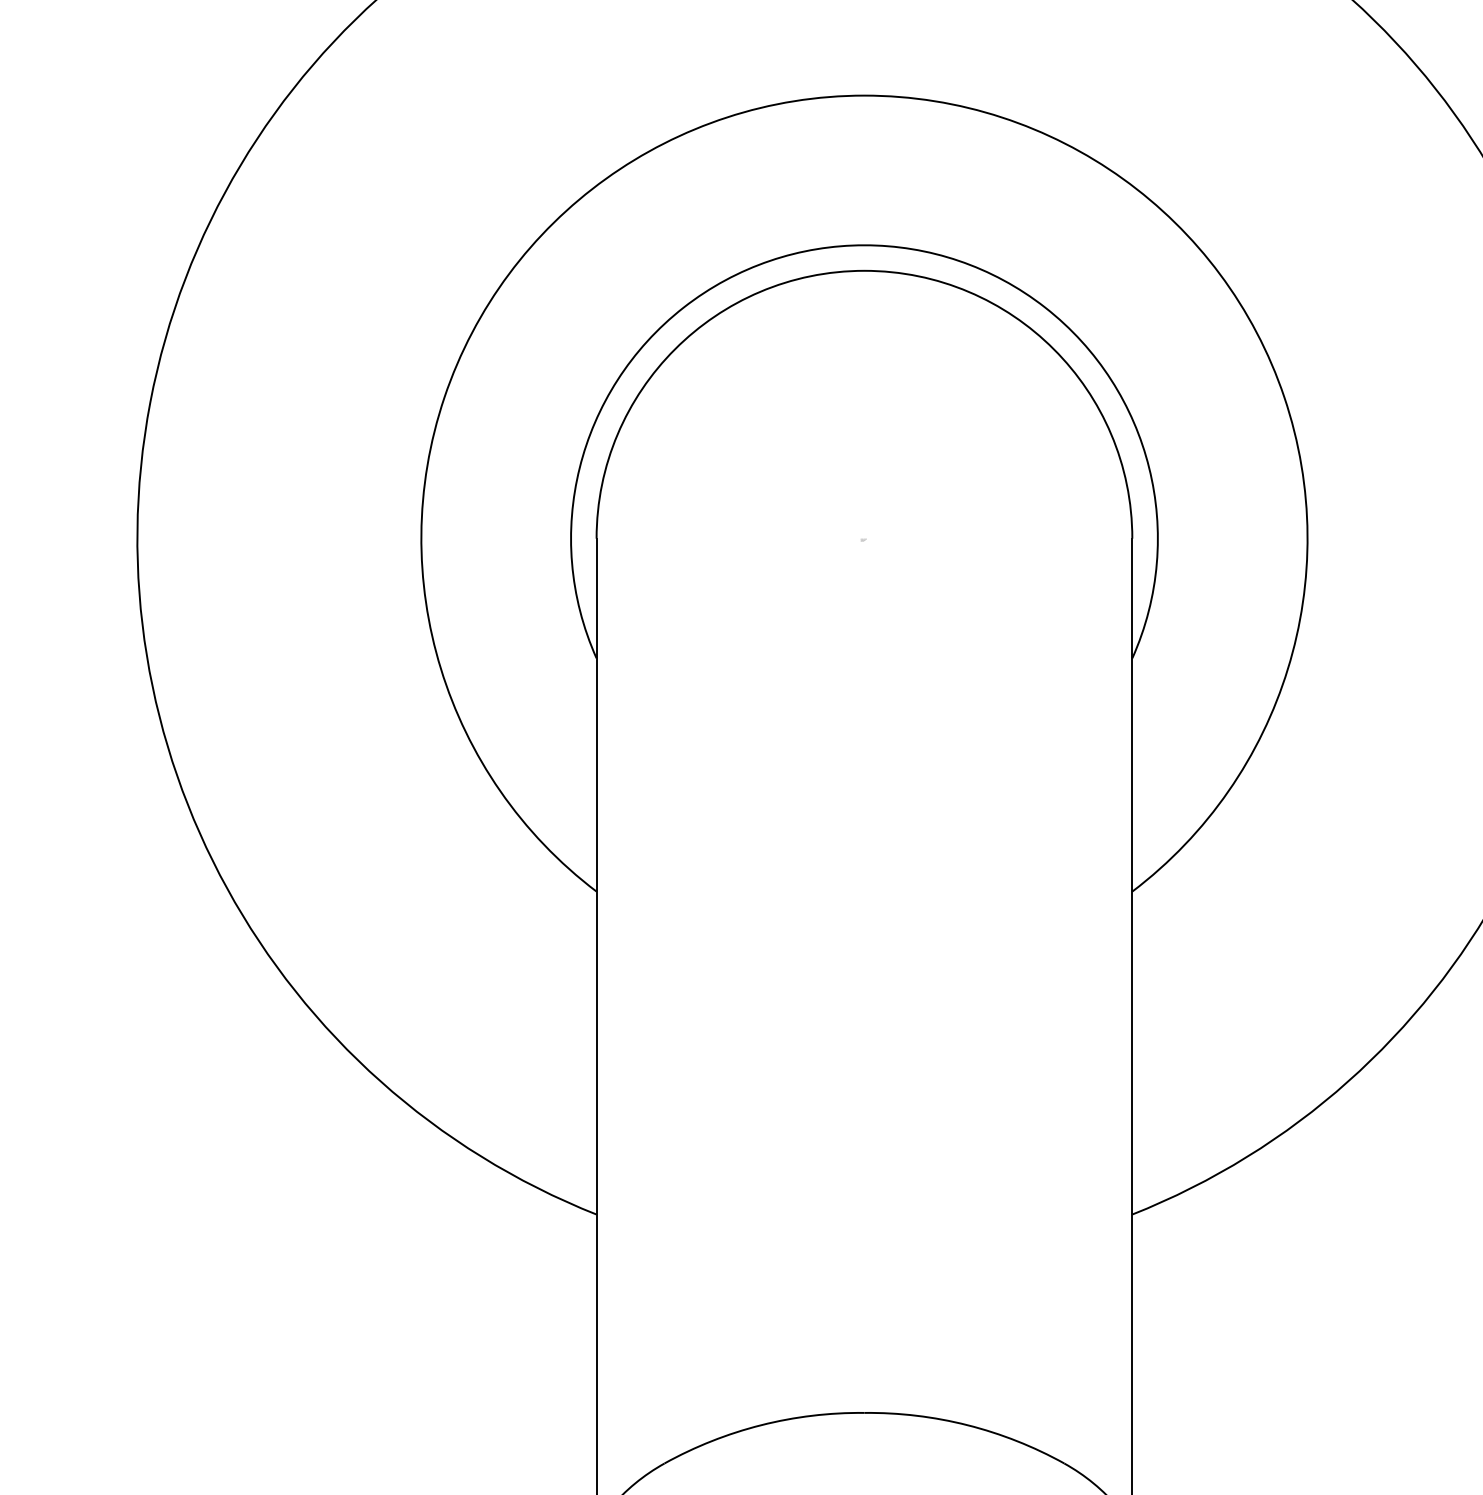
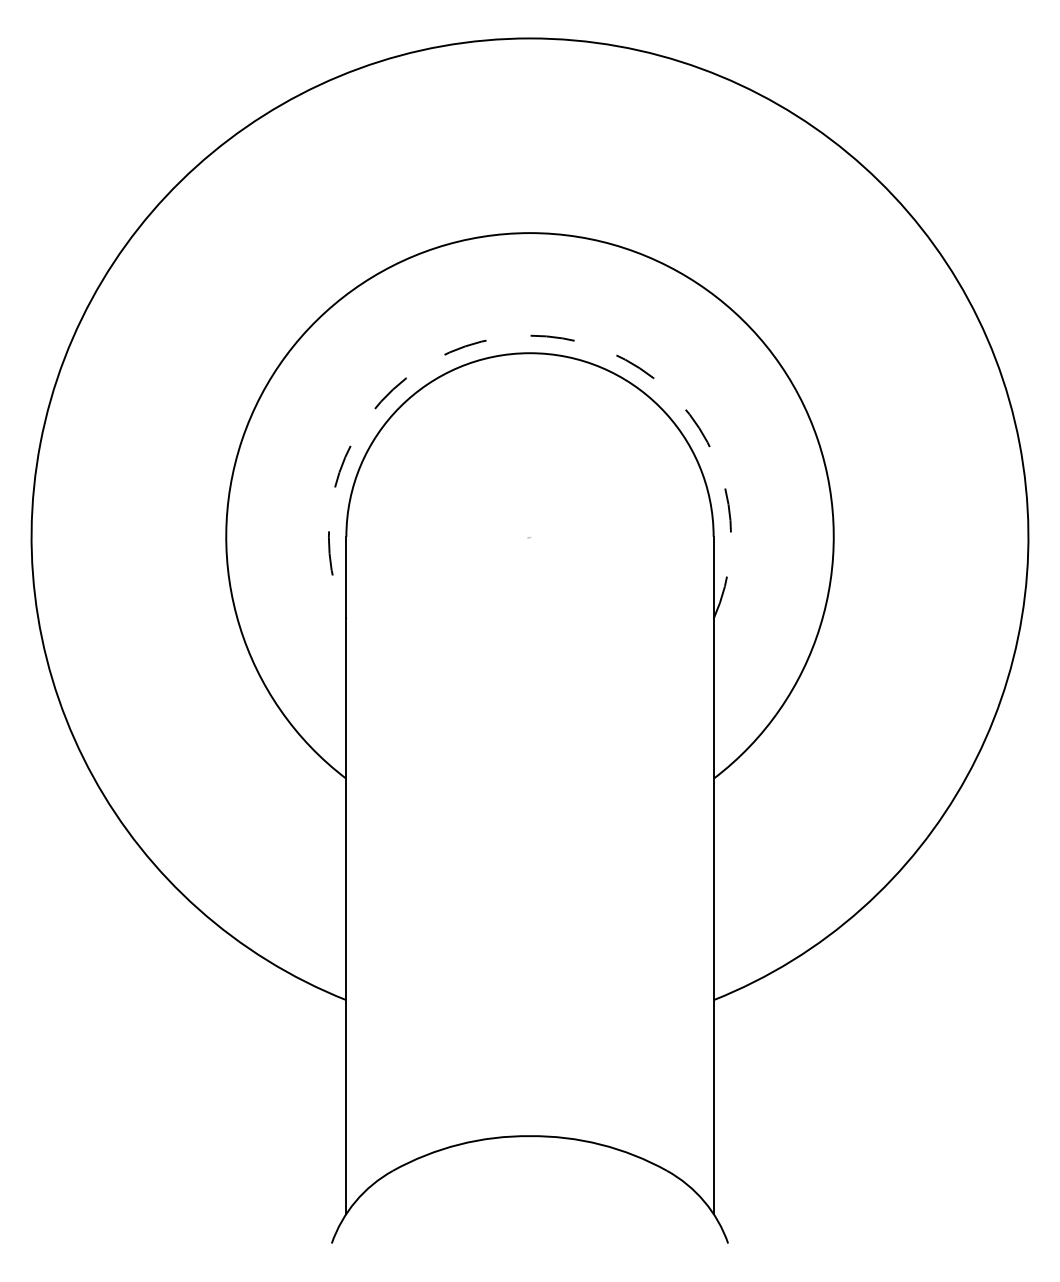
arc: (865, 244) -> (530, 335), solid -> dashed

